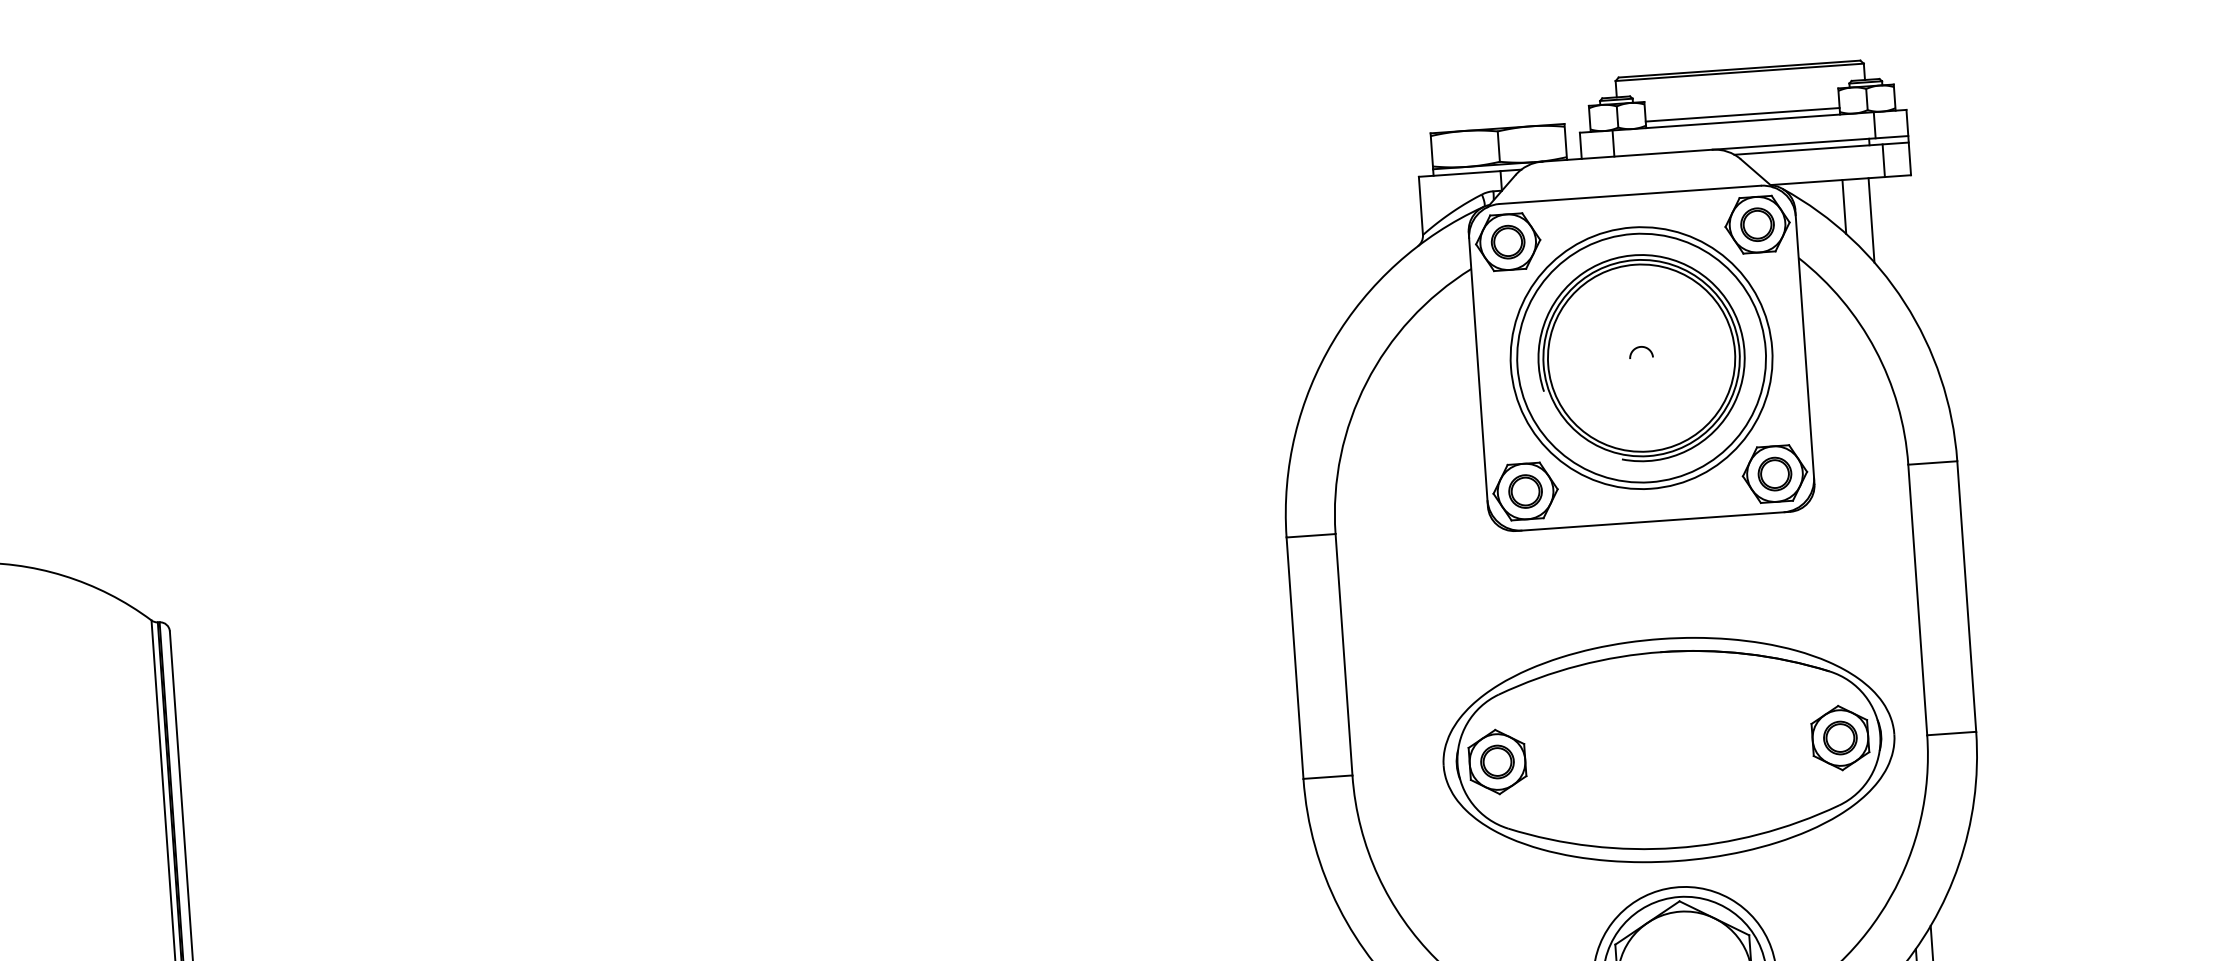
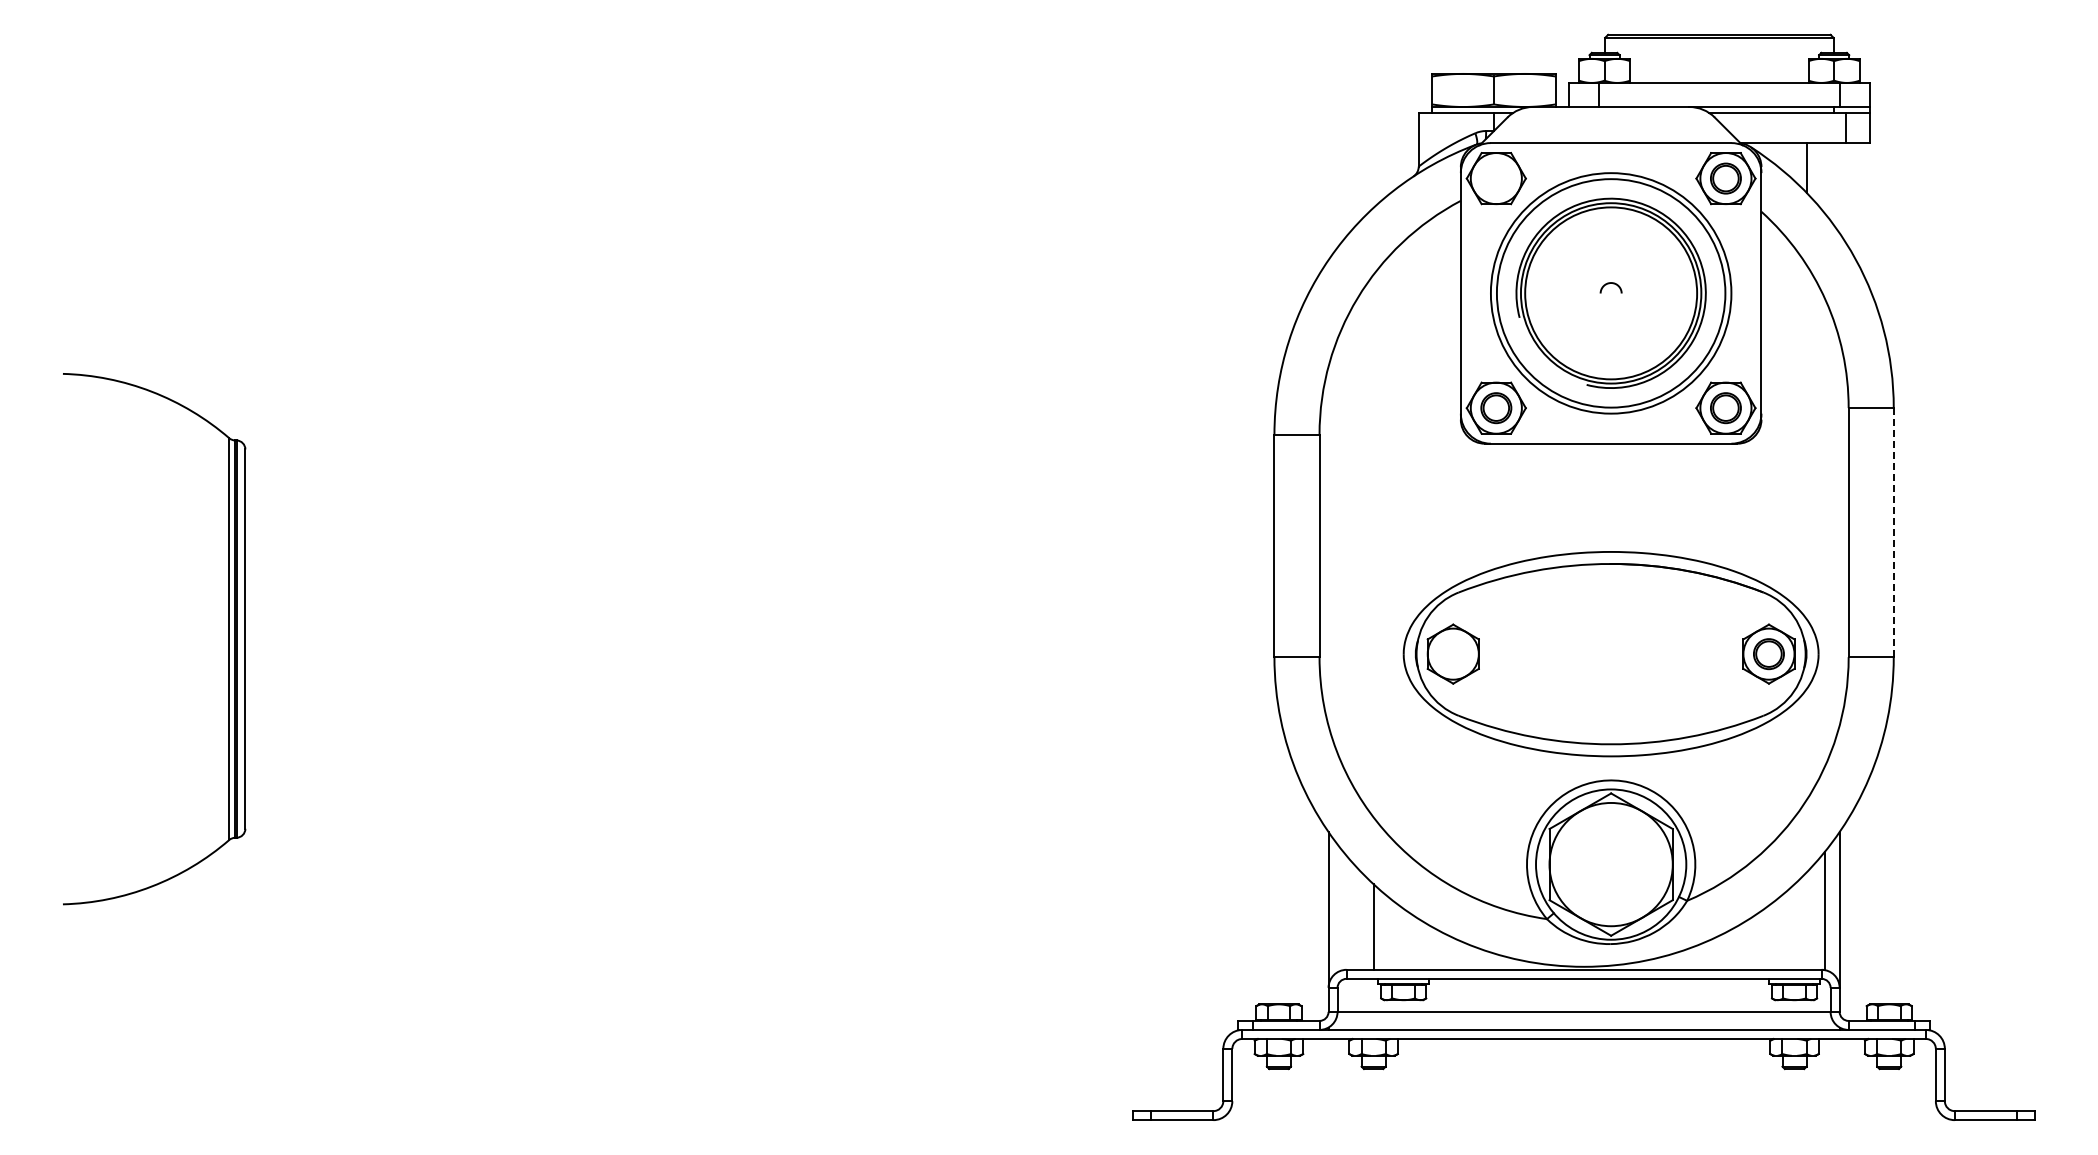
line: (1742, 114) -> (1719, 76), removed
line: (1871, 219) -> (1830, 181), removed
part: (1508, 242) -> (1496, 178), removed
line: (1966, 596) -> (1893, 532), solid -> dashed
part: (1497, 762) -> (1453, 654), removed

